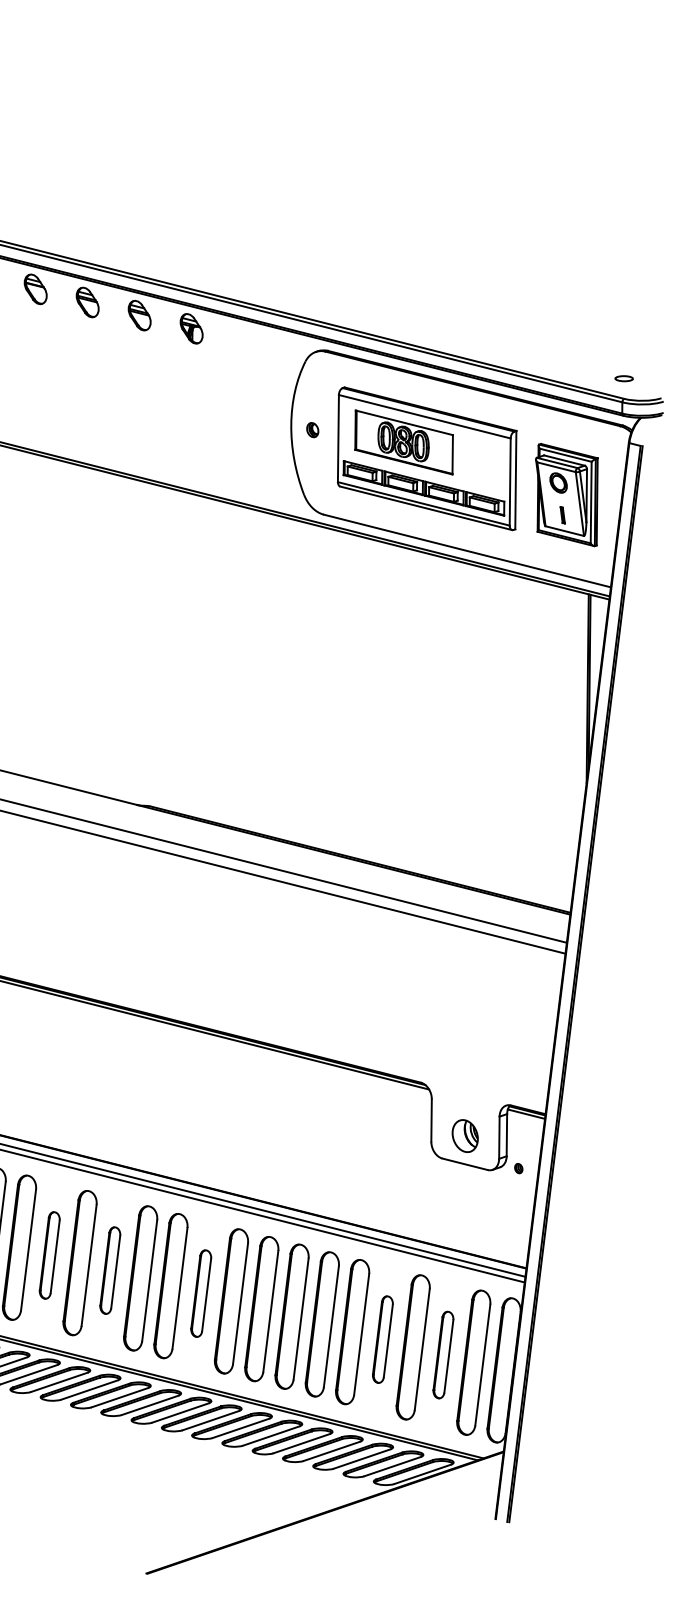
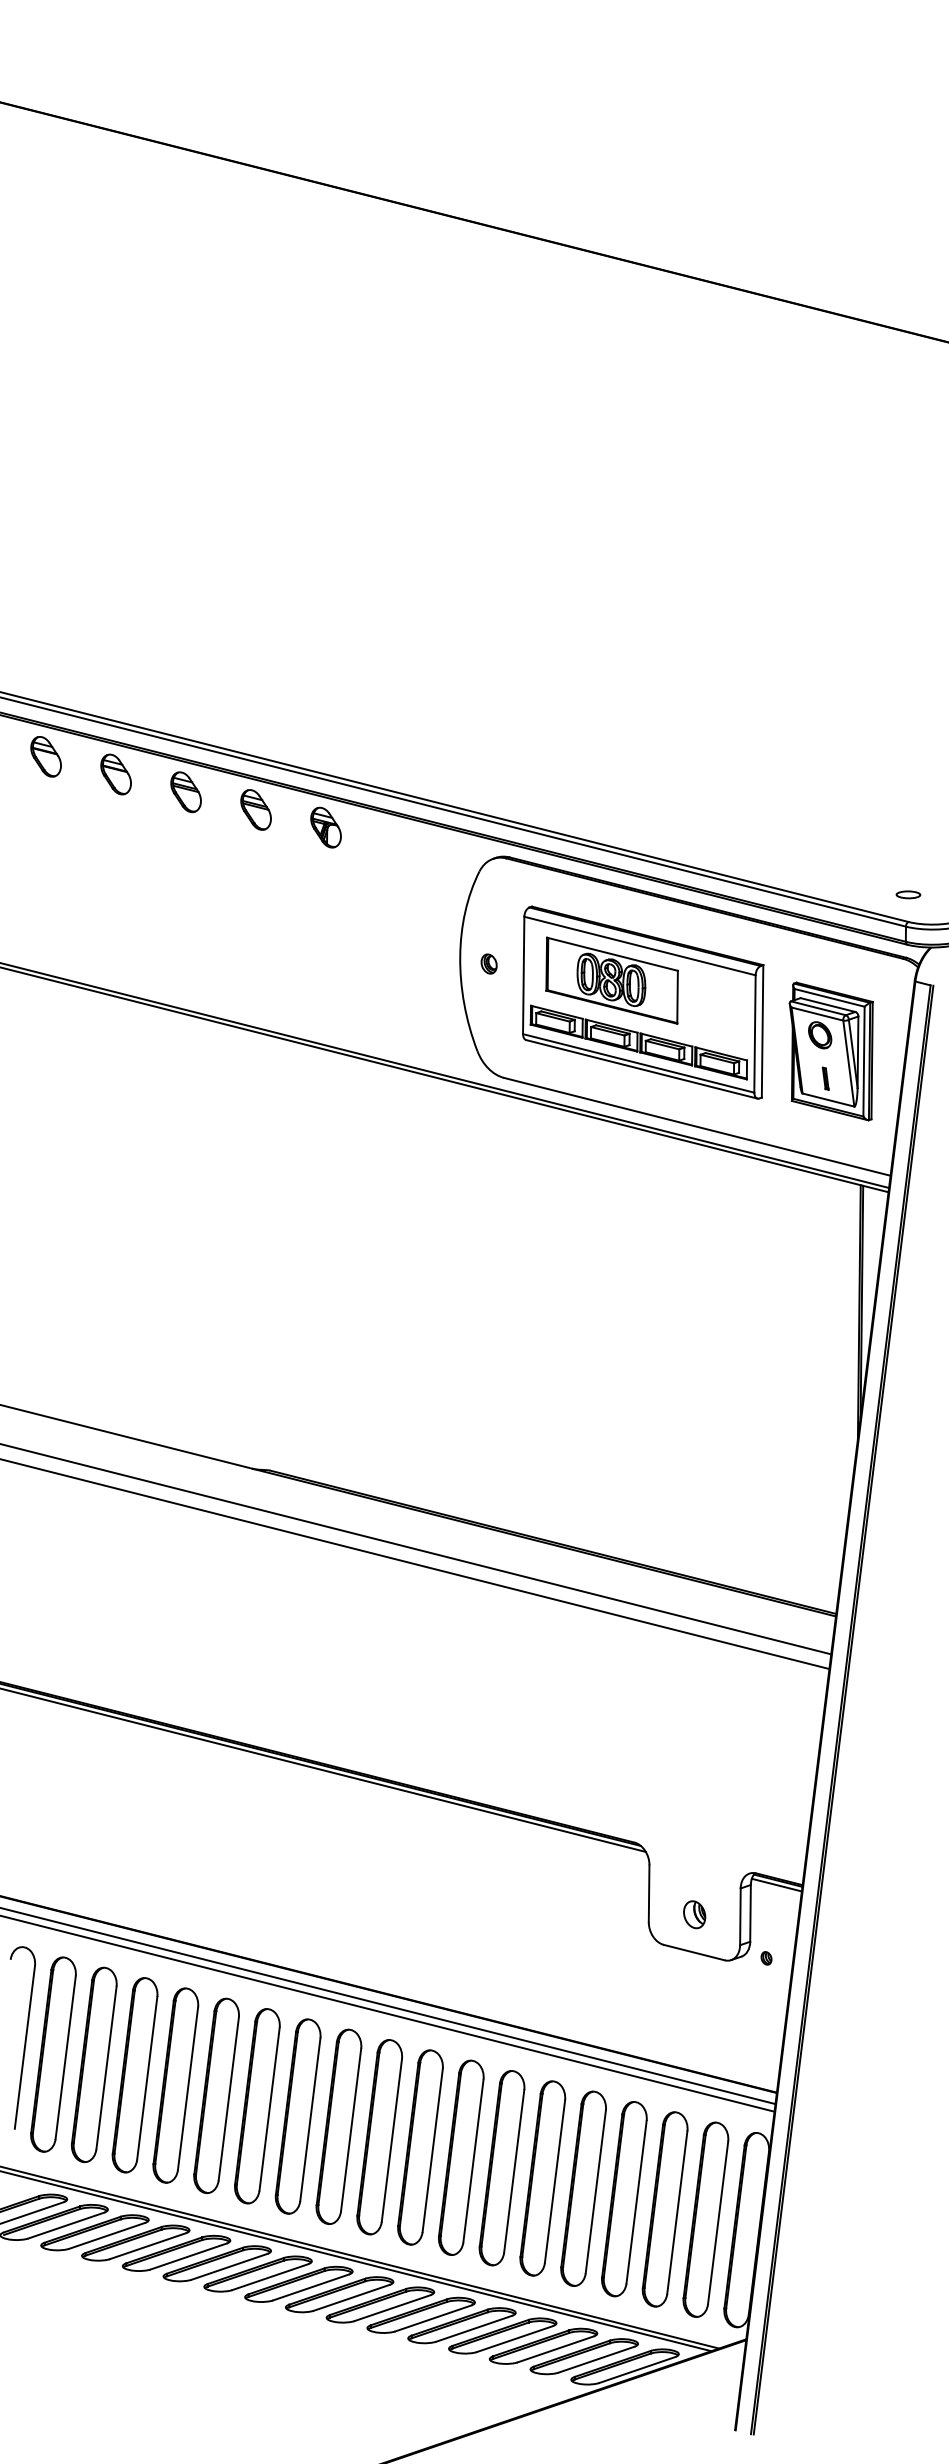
part: (465, 1136) -> (694, 1914), size x0.62
part: (49, 1255) -> (134, 2075), size x1.67
part: (110, 1270) -> (216, 2095), size x1.67
part: (200, 1293) -> (338, 2126), size x1.67
part: (382, 1339) -> (583, 2188), size x1.67
part: (443, 1355) -> (664, 2209), size x1.67

